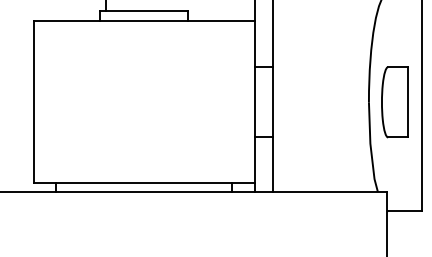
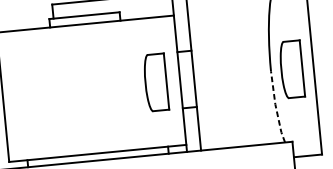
part: (224, 102) -> (155, 82), added
line: (370, 147) -> (275, 107), solid -> dashed

